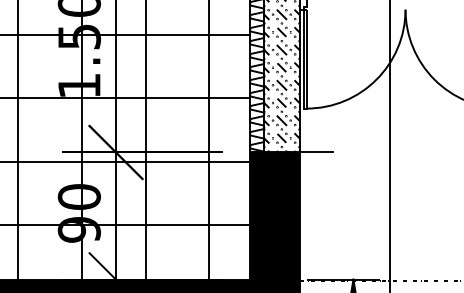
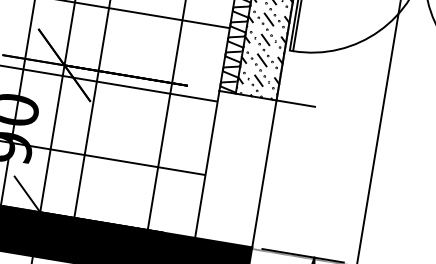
fill: (274, 215) -> (235, 168), removed

